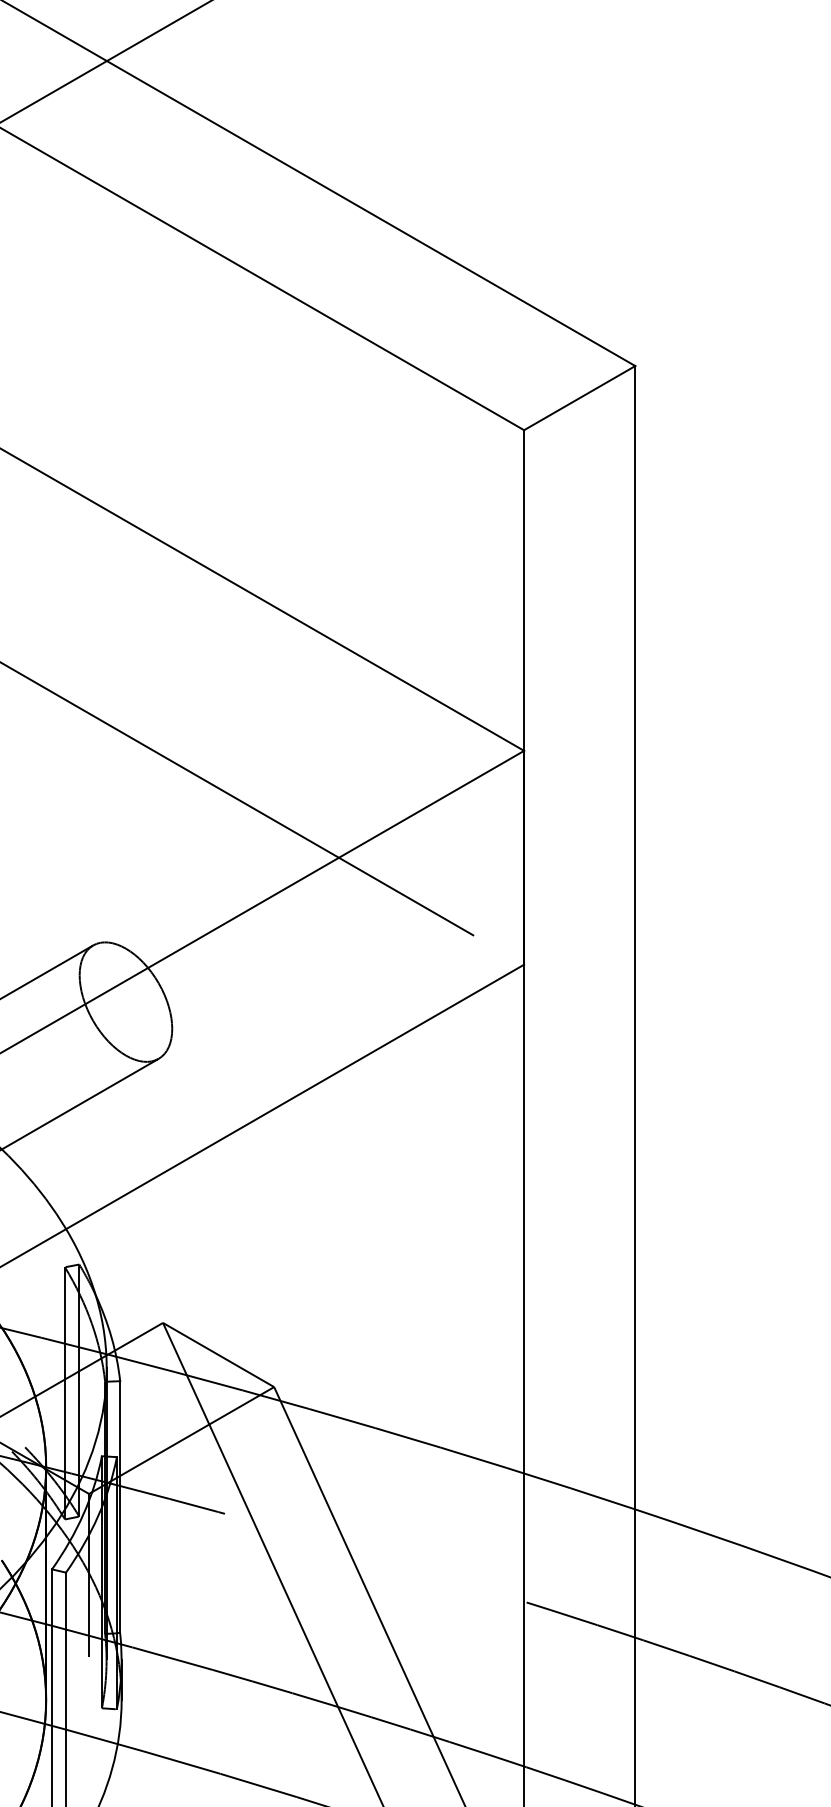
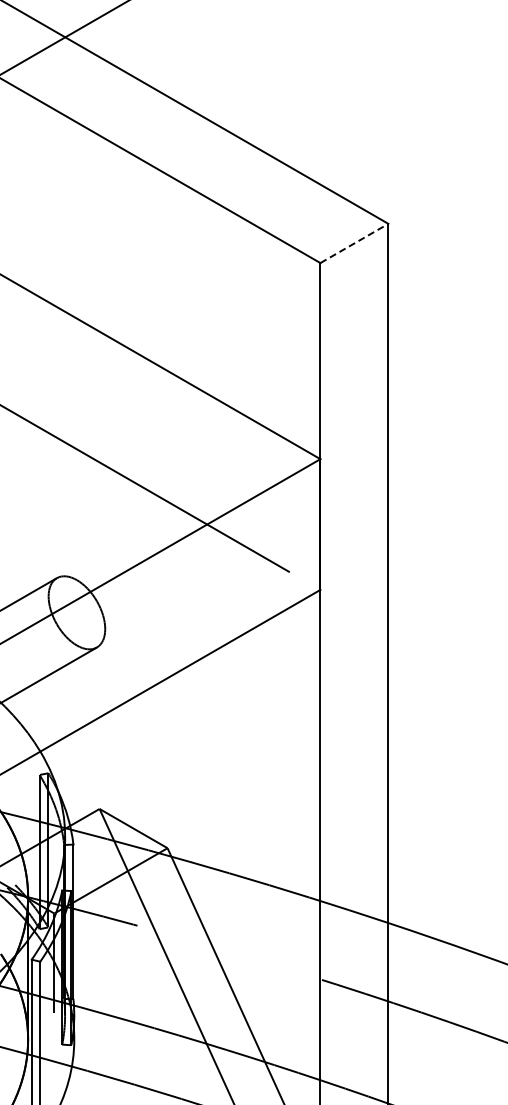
line: (579, 398) -> (354, 243), solid -> dashed

